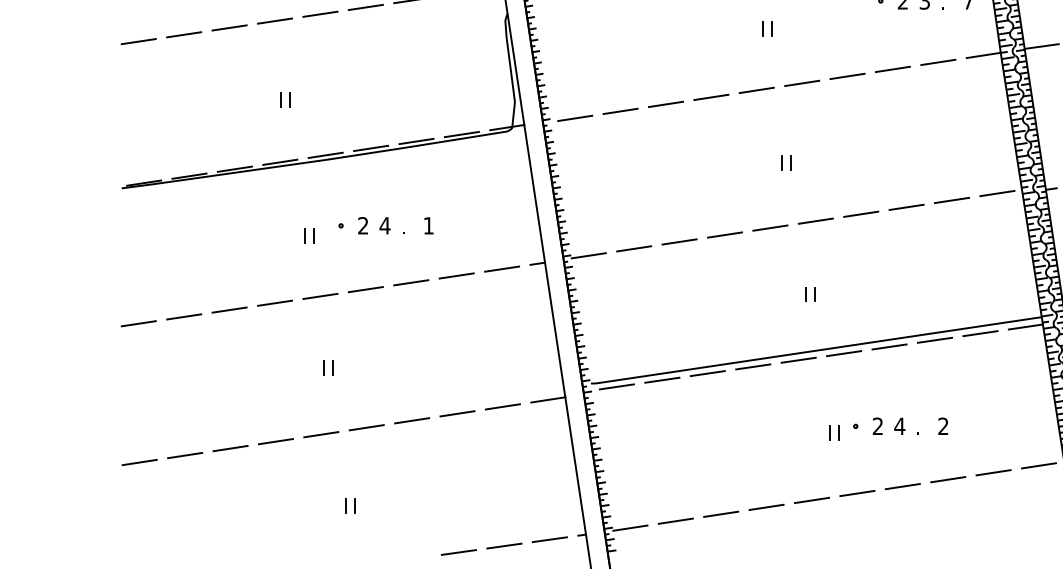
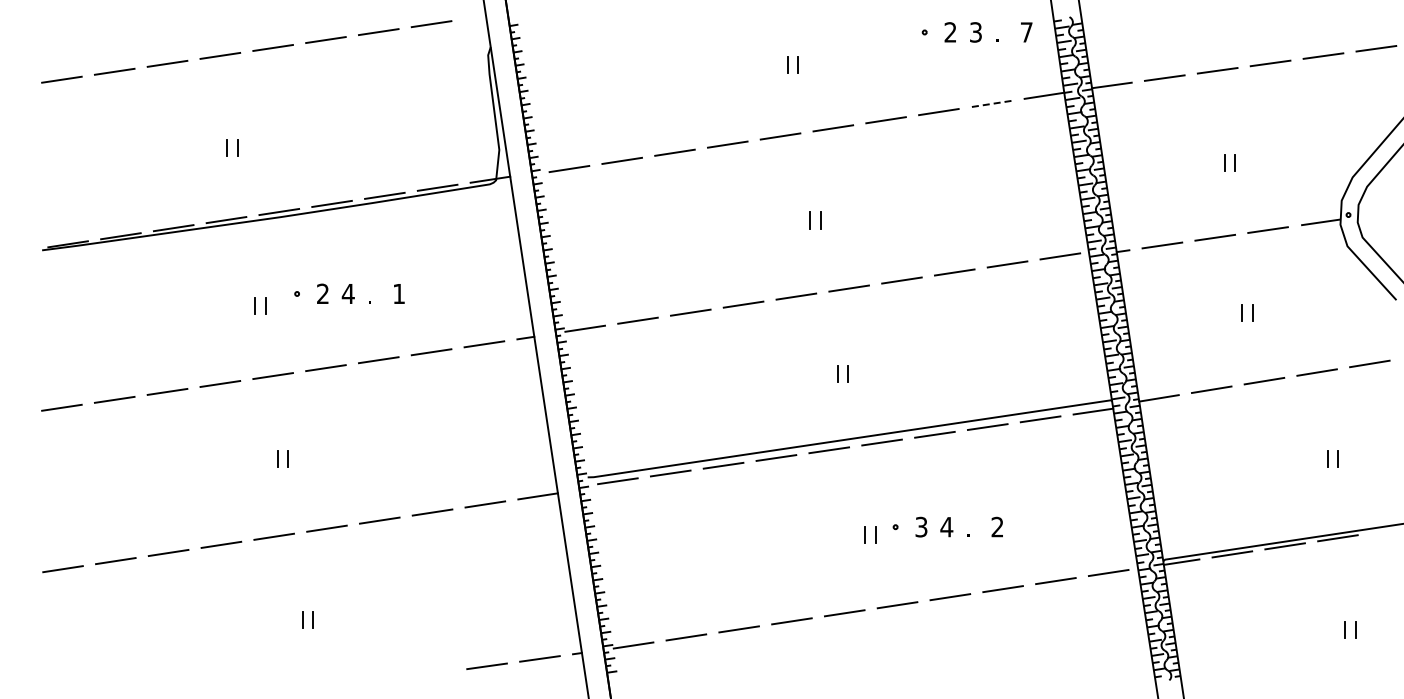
line: (938, 62) -> (991, 104), solid -> dashed
text: (878, 426) -> (921, 527), 2 -> 3
line: (459, 552) -> (434, 673), removed

